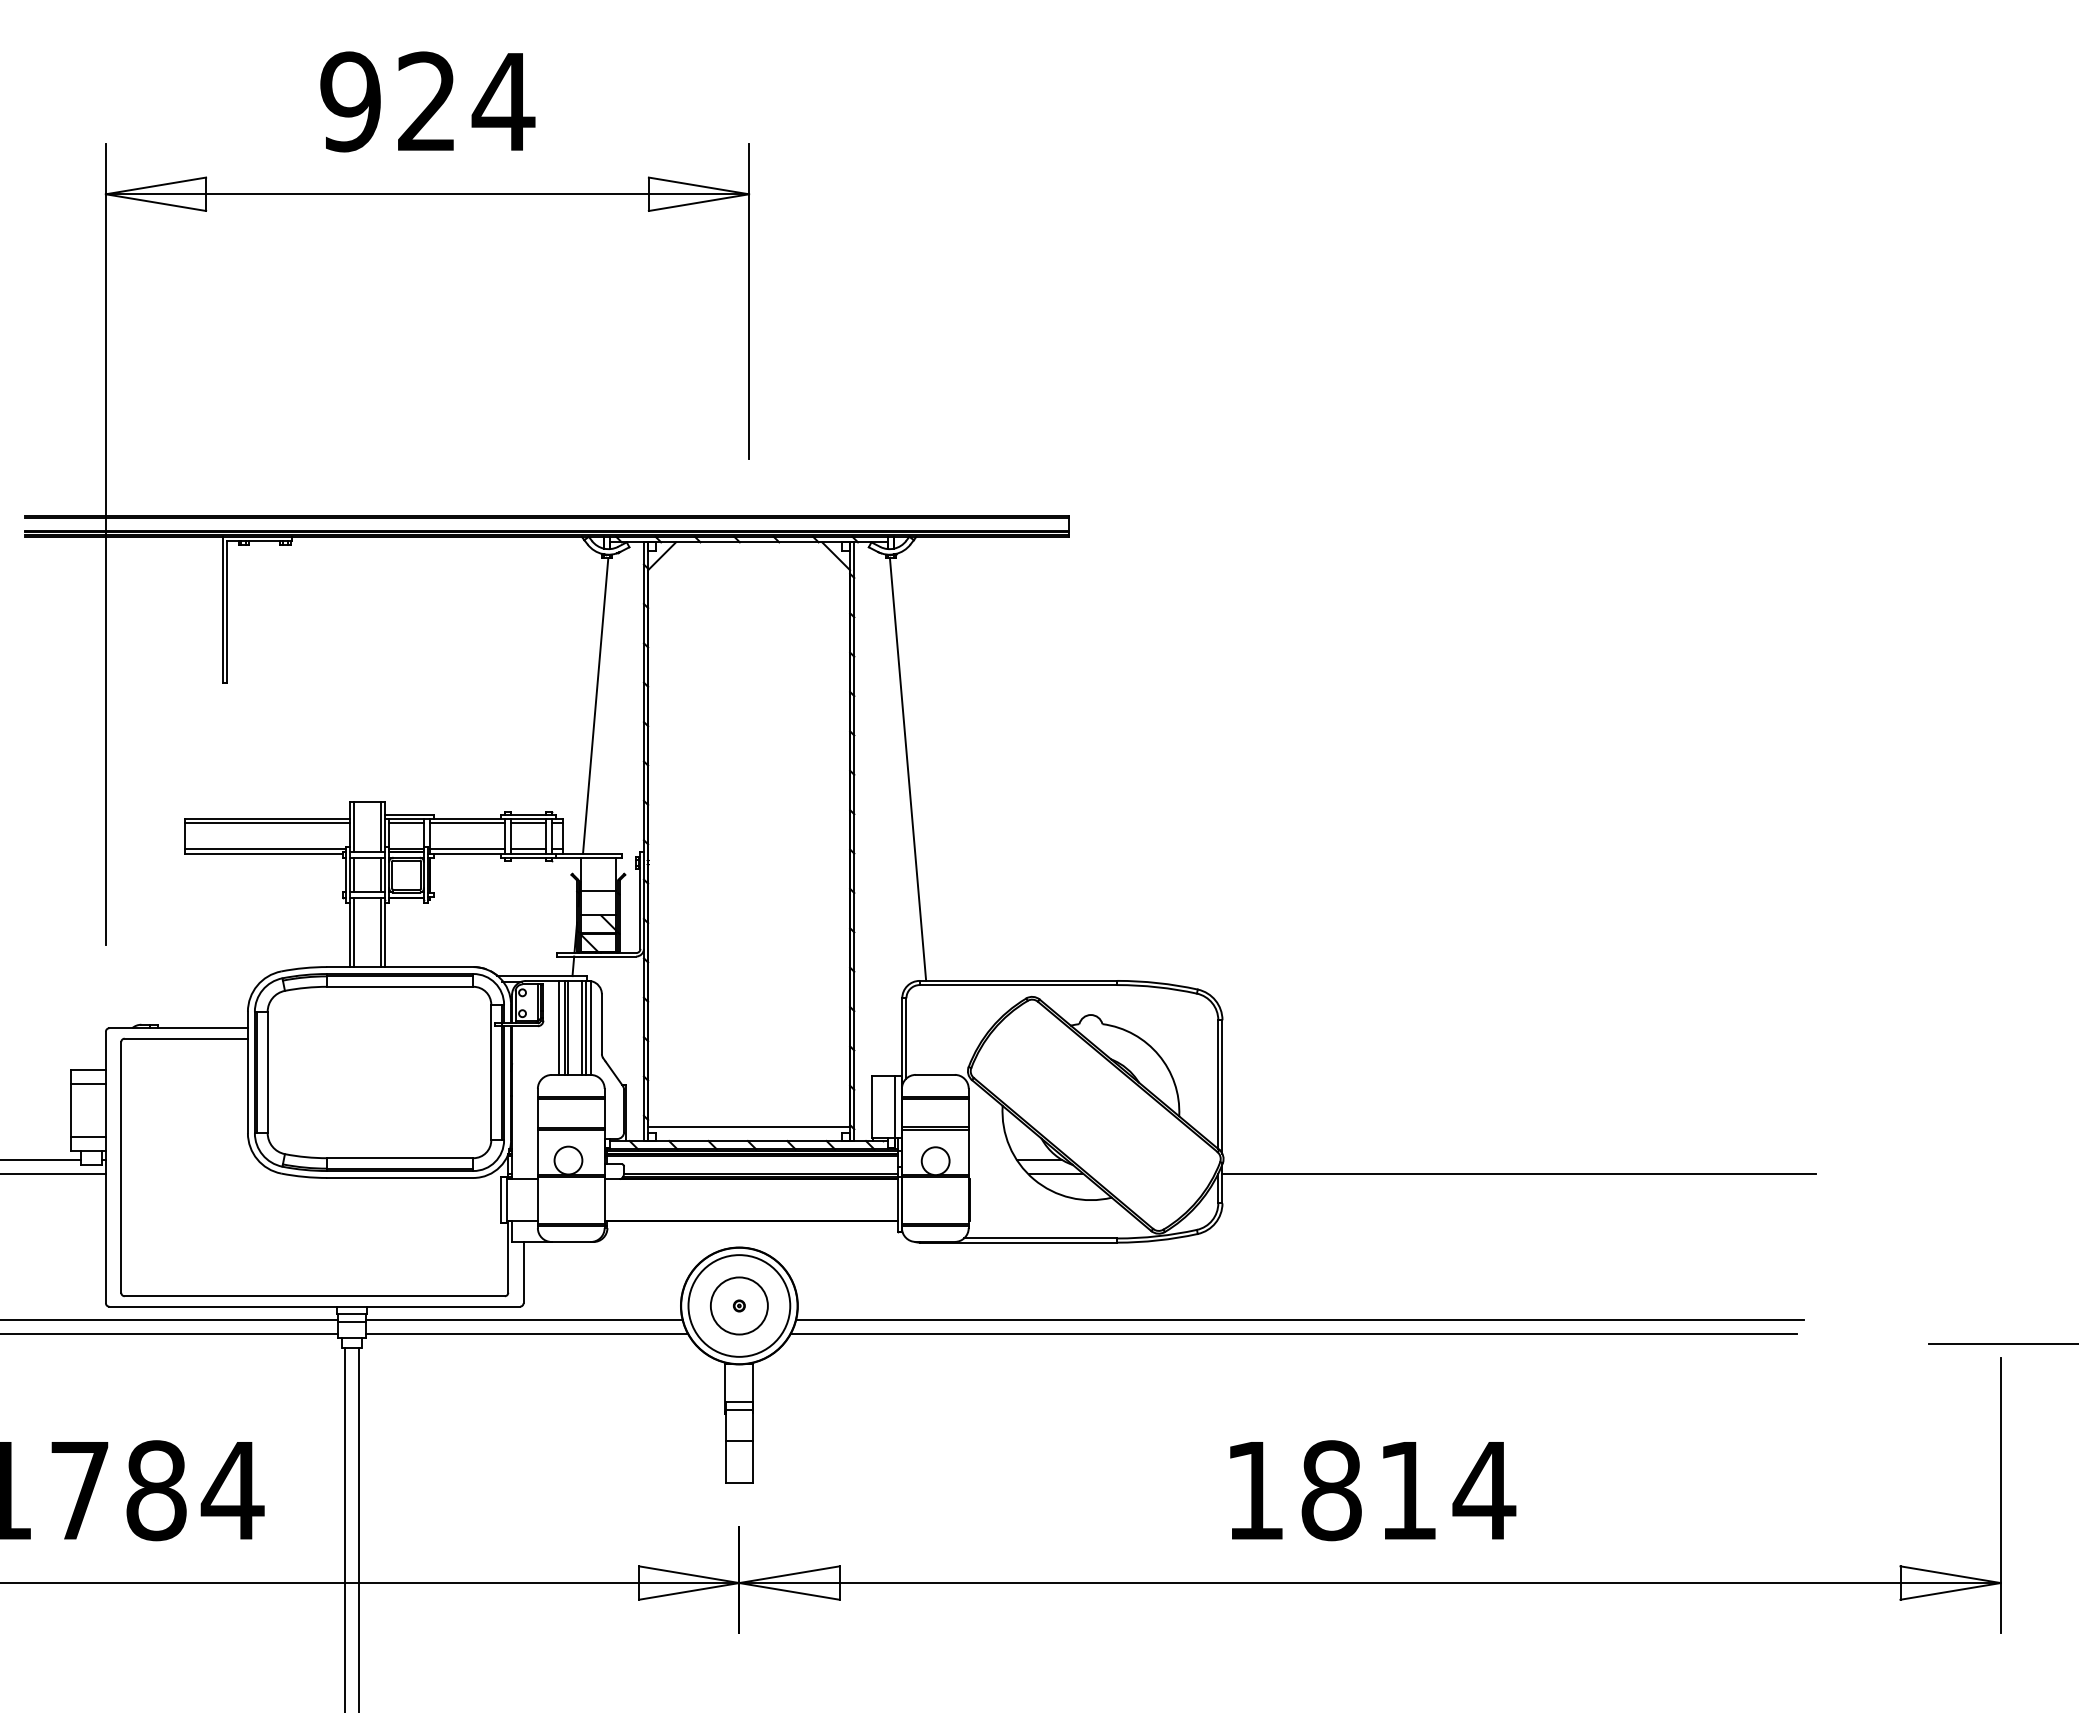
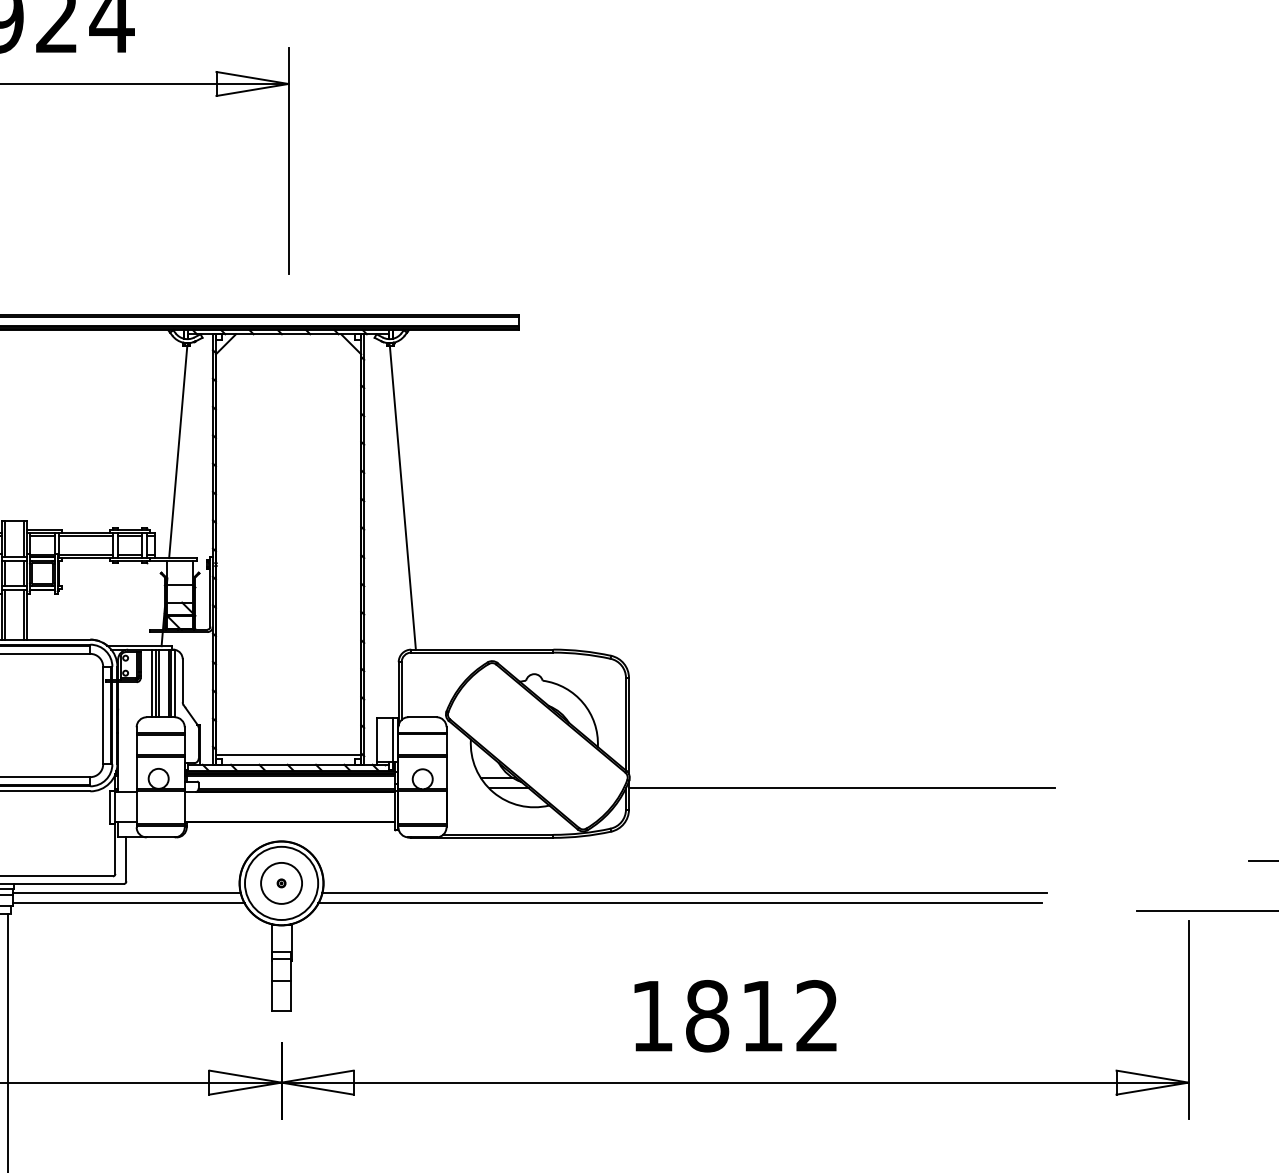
text: (1484, 1489) -> (817, 1015), 1814 -> 1812

